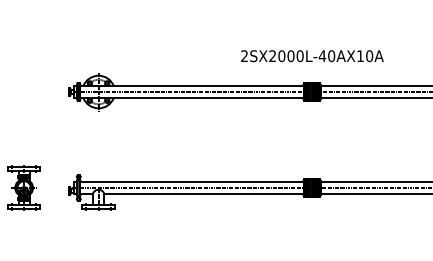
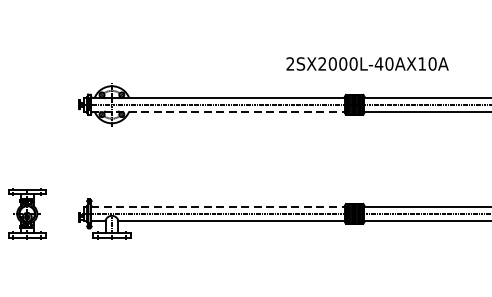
text: (312, 56) -> (367, 64), moved
line: (192, 97) -> (218, 110), solid -> dashed
line: (192, 182) -> (218, 207), solid -> dashed

